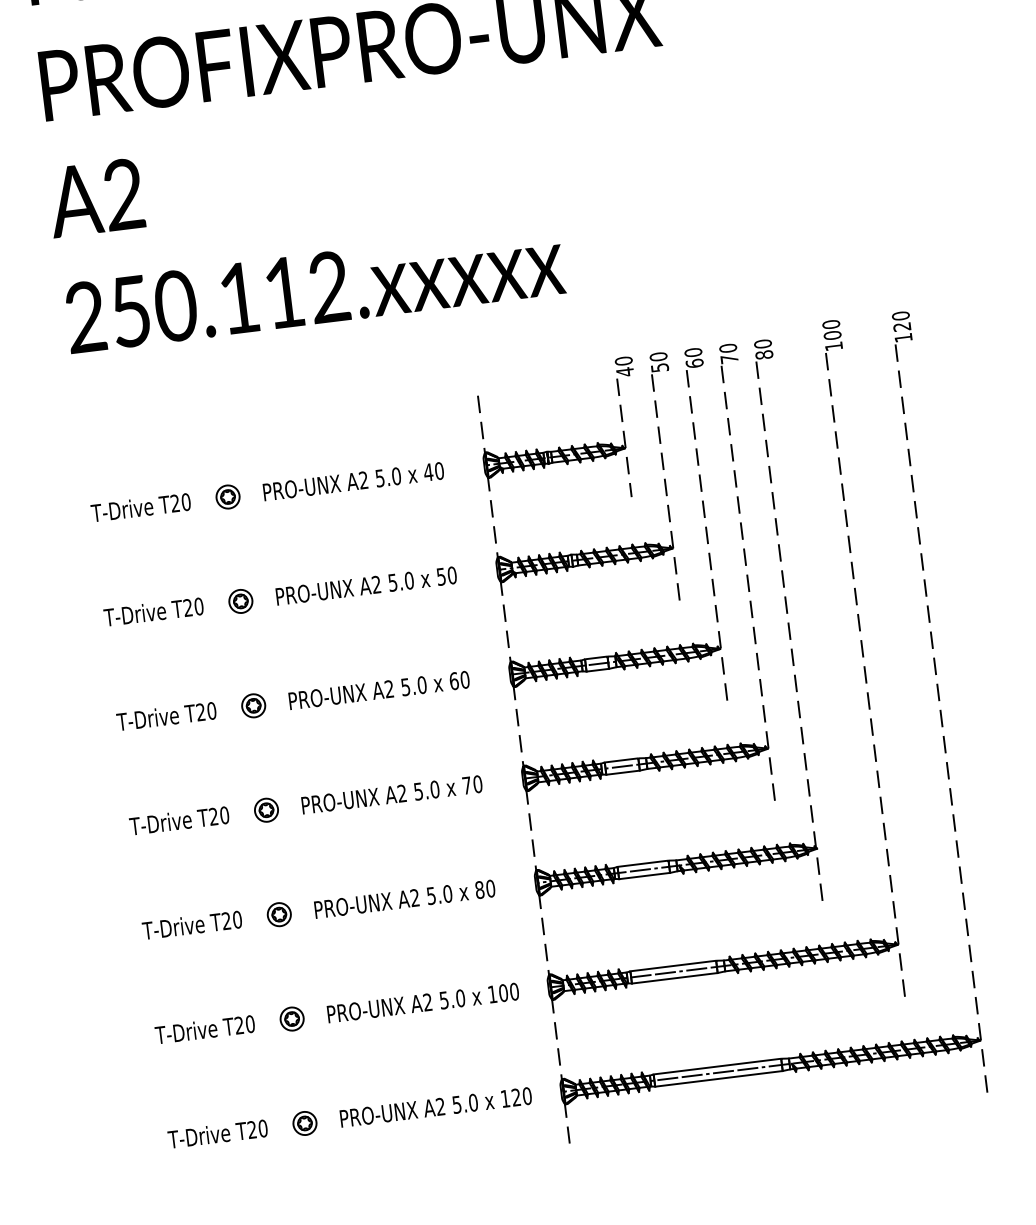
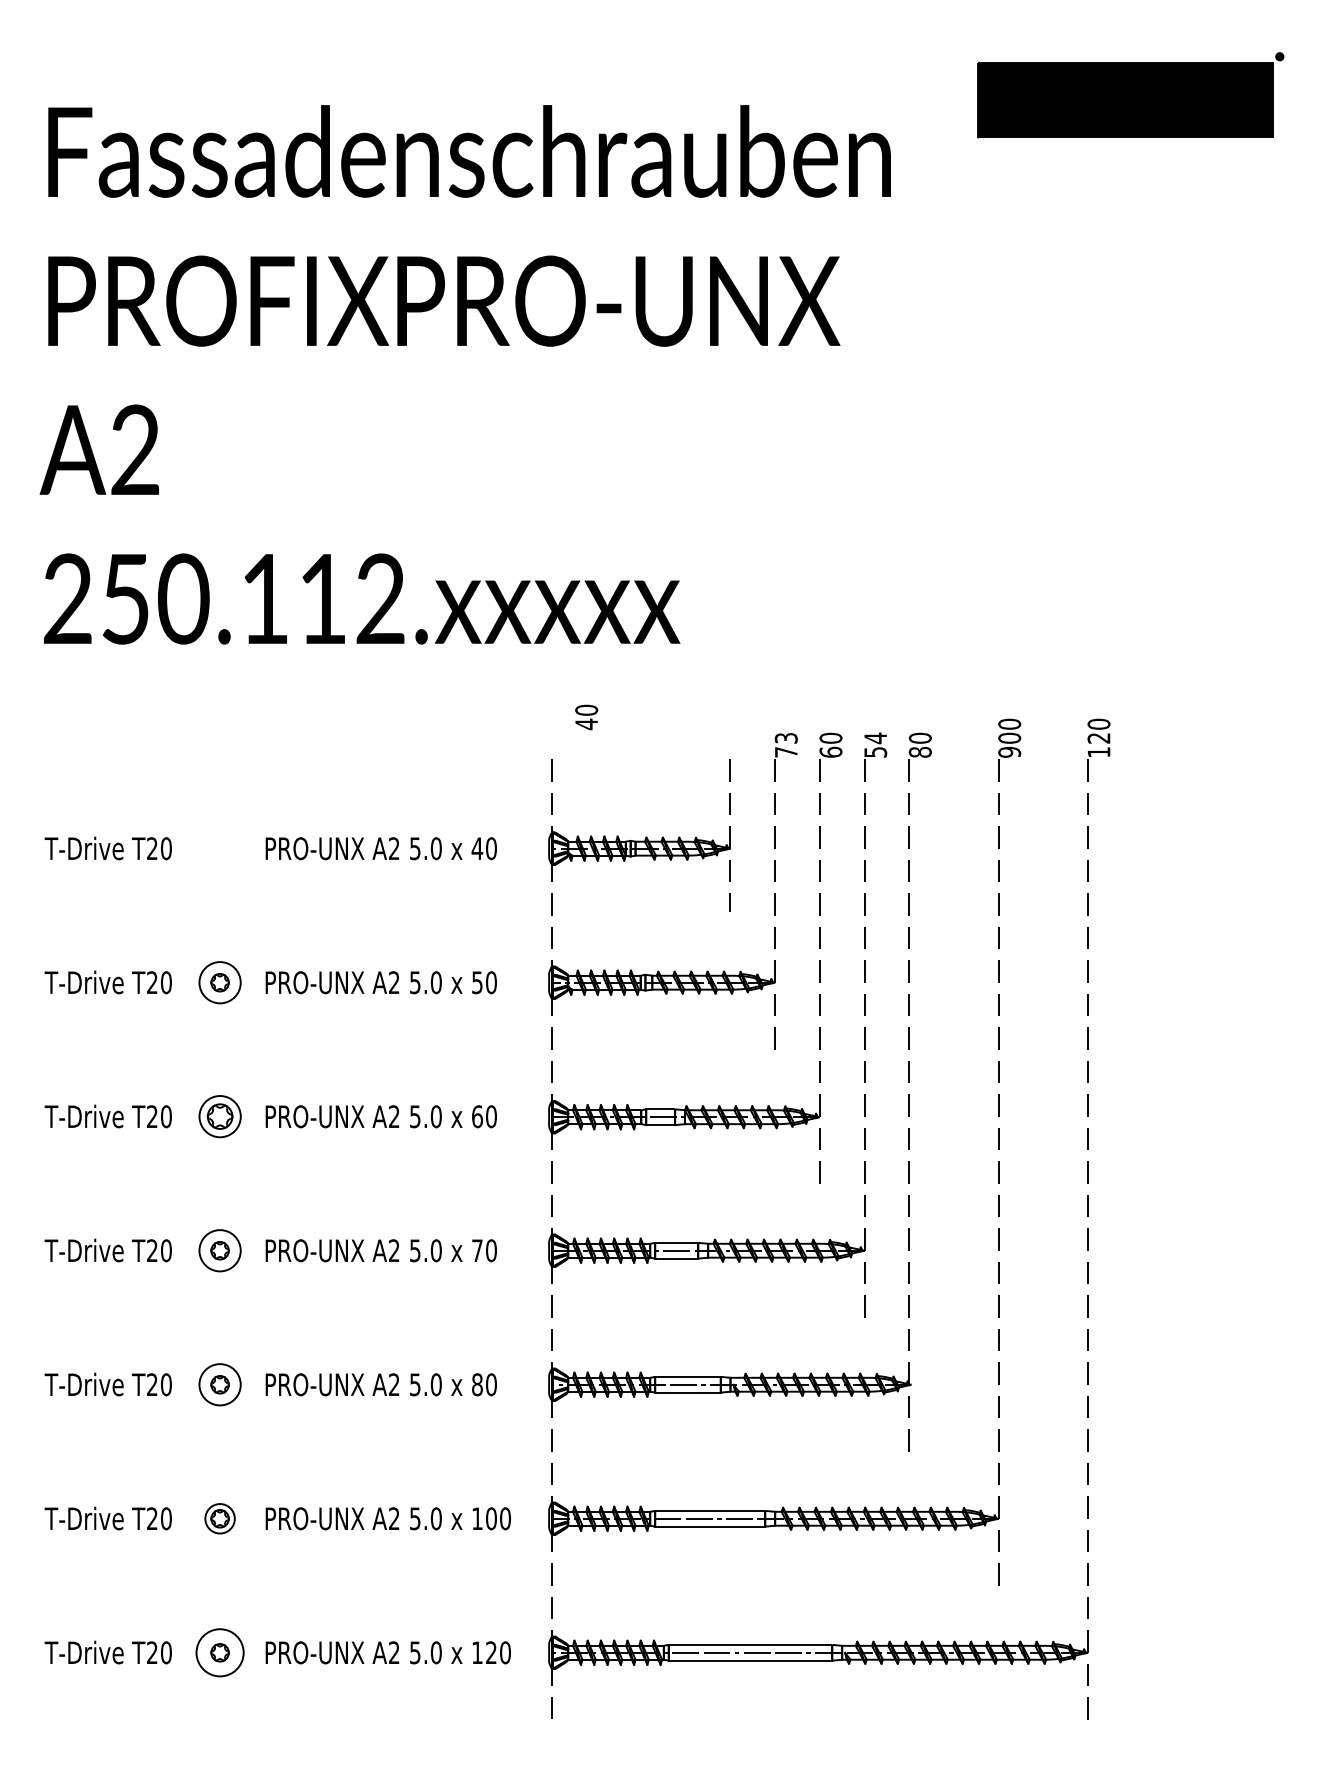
text: (833, 345) -> (1009, 751), 100 -> 900
text: (728, 353) -> (875, 744), 70 -> 54
text: (658, 361) -> (785, 744), 50 -> 73
text: (624, 366) -> (586, 717), moved
part: (227, 496) -> (219, 848), removed
circle: (240, 601) -> (219, 982), size x1.4
part: (253, 705) -> (219, 1116), size x1.4
circle: (266, 810) -> (219, 1250), size x1.4
circle: (278, 914) -> (219, 1384), size x1.4
circle: (304, 1123) -> (219, 1652), size x1.6

